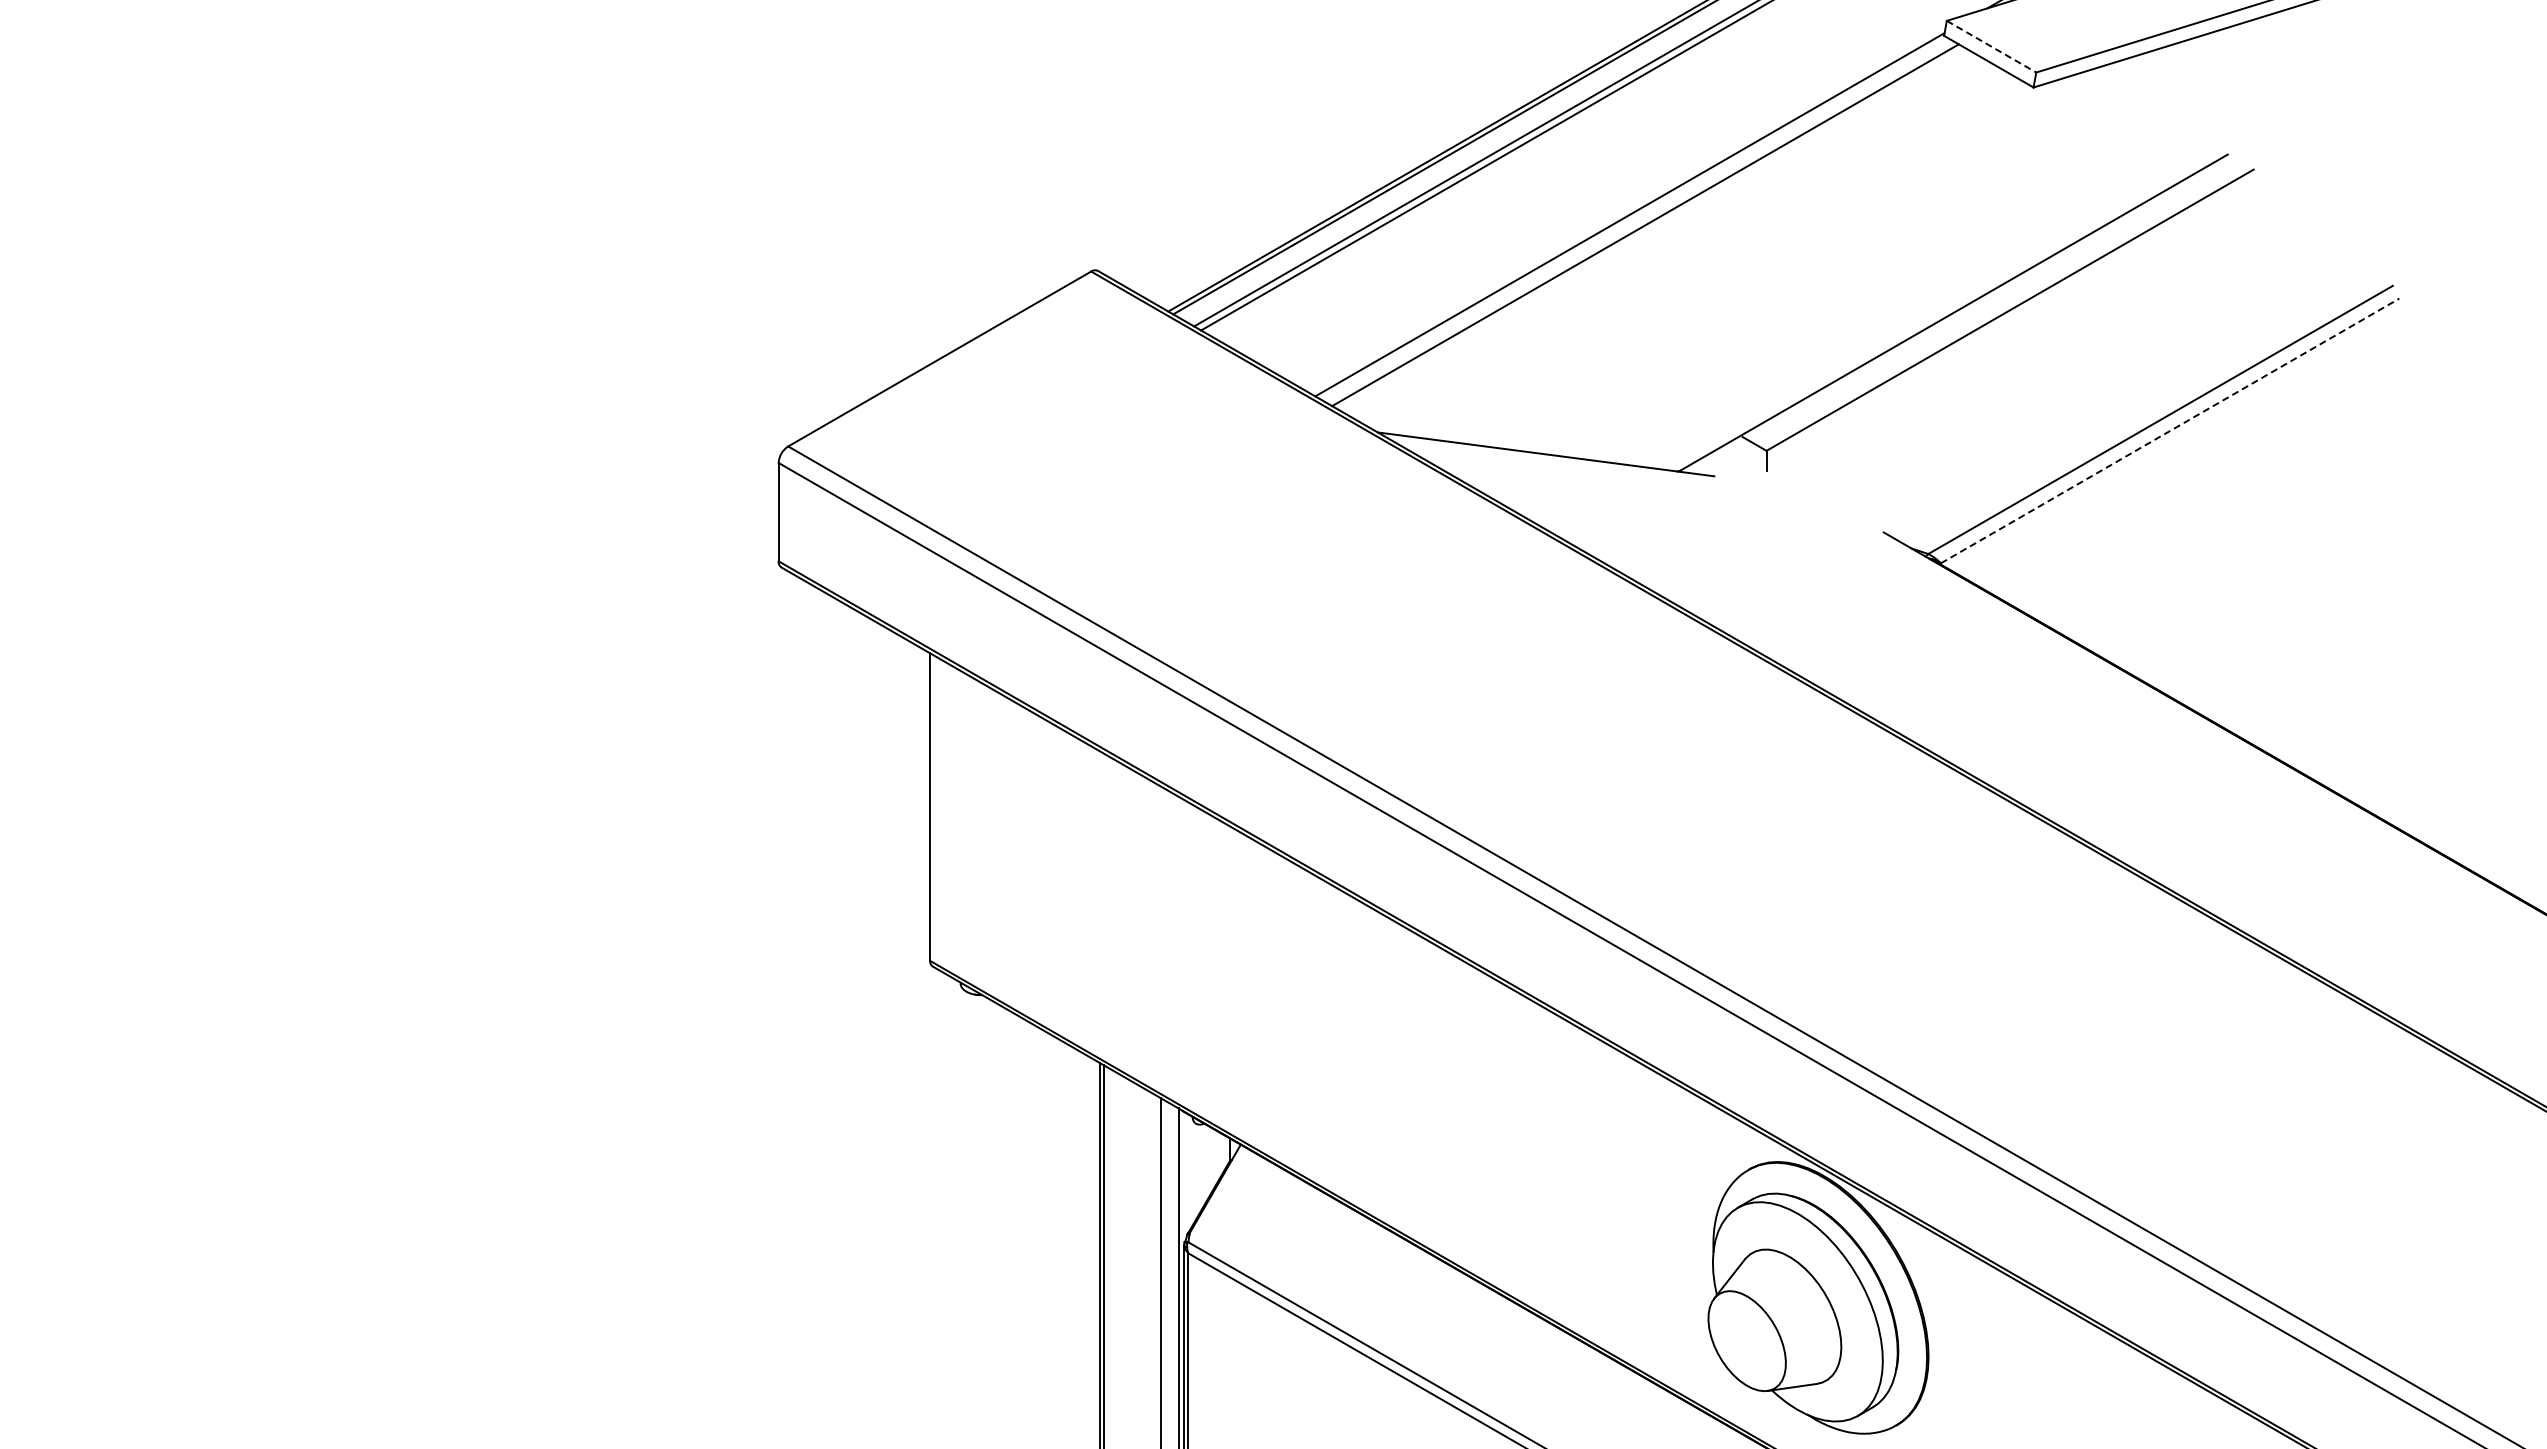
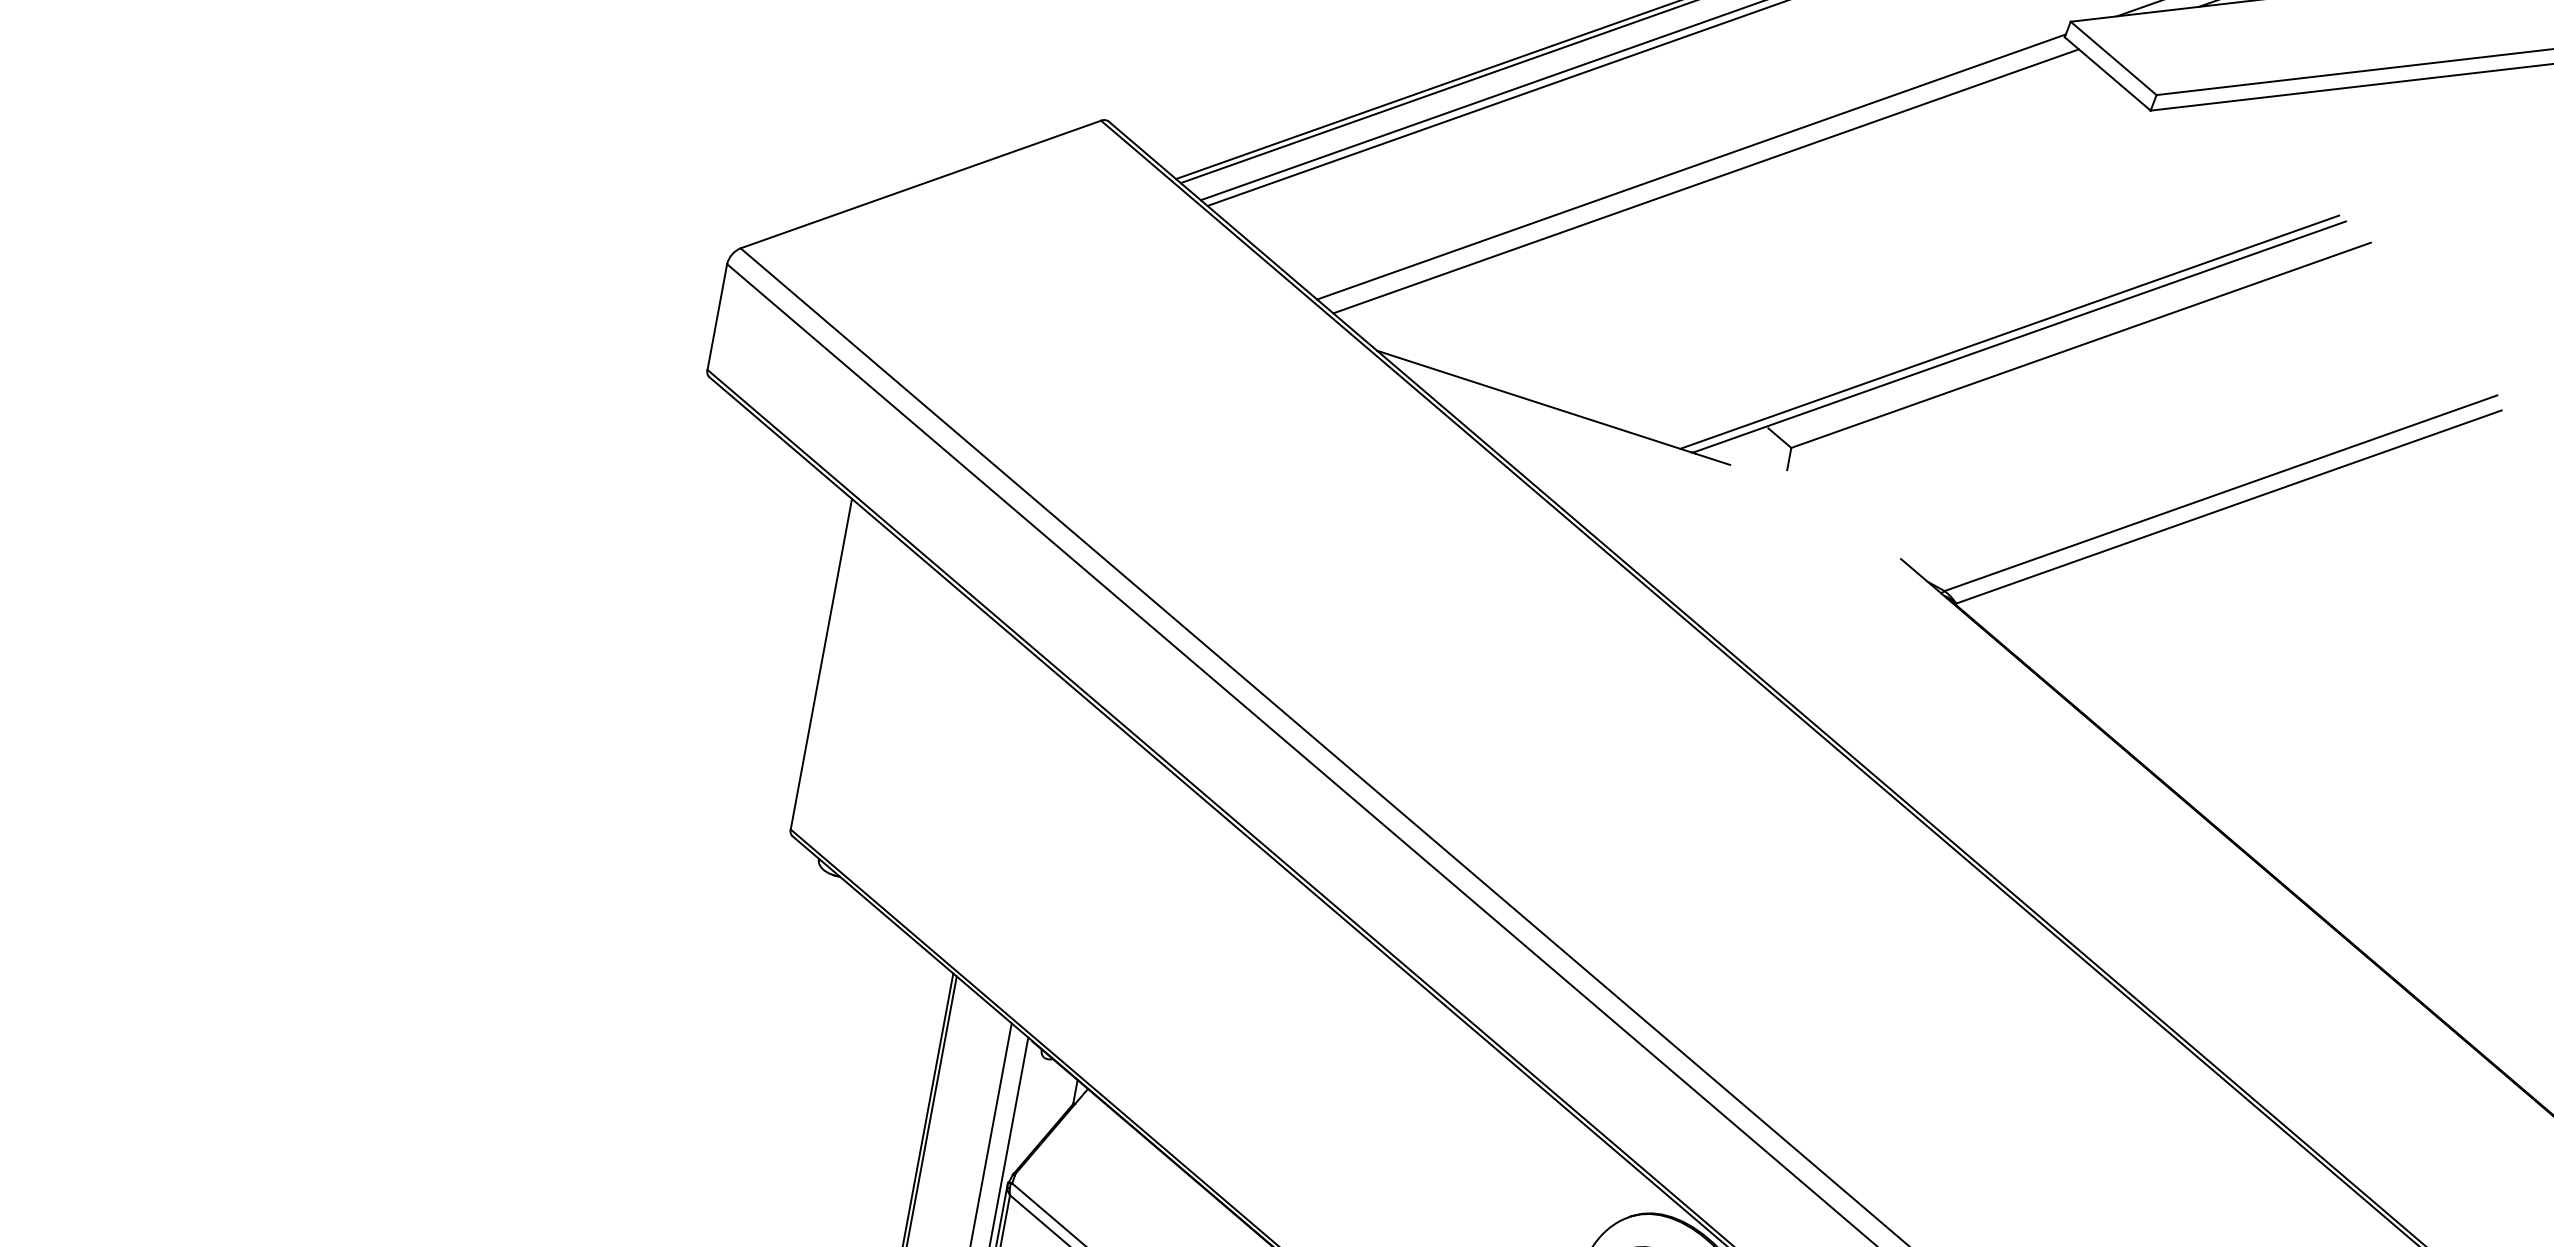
line: (1991, 46) -> (2113, 58), dashed -> solid
line: (1943, 310) -> (2009, 332), added
line: (2170, 430) -> (2229, 506), dashed -> solid

